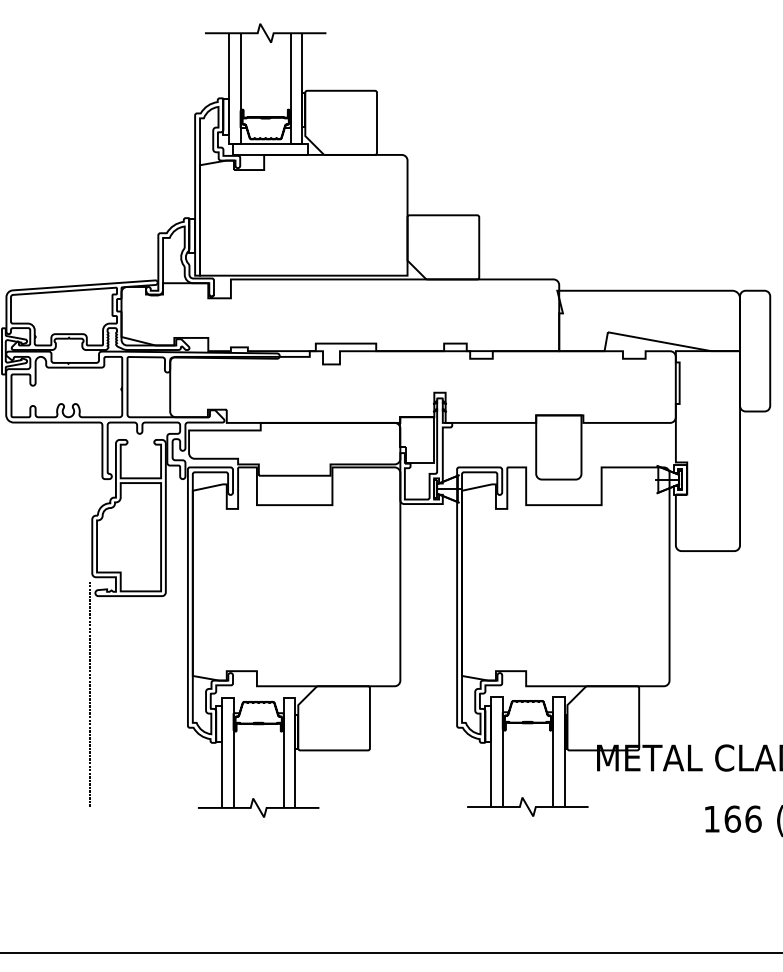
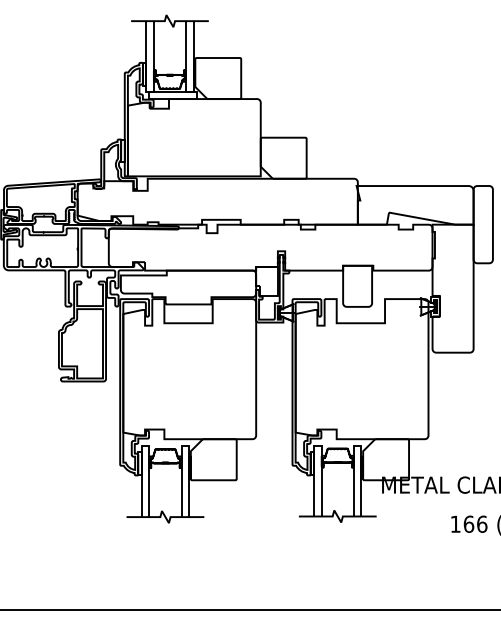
line: (90, 694) -> (57, 444), removed

